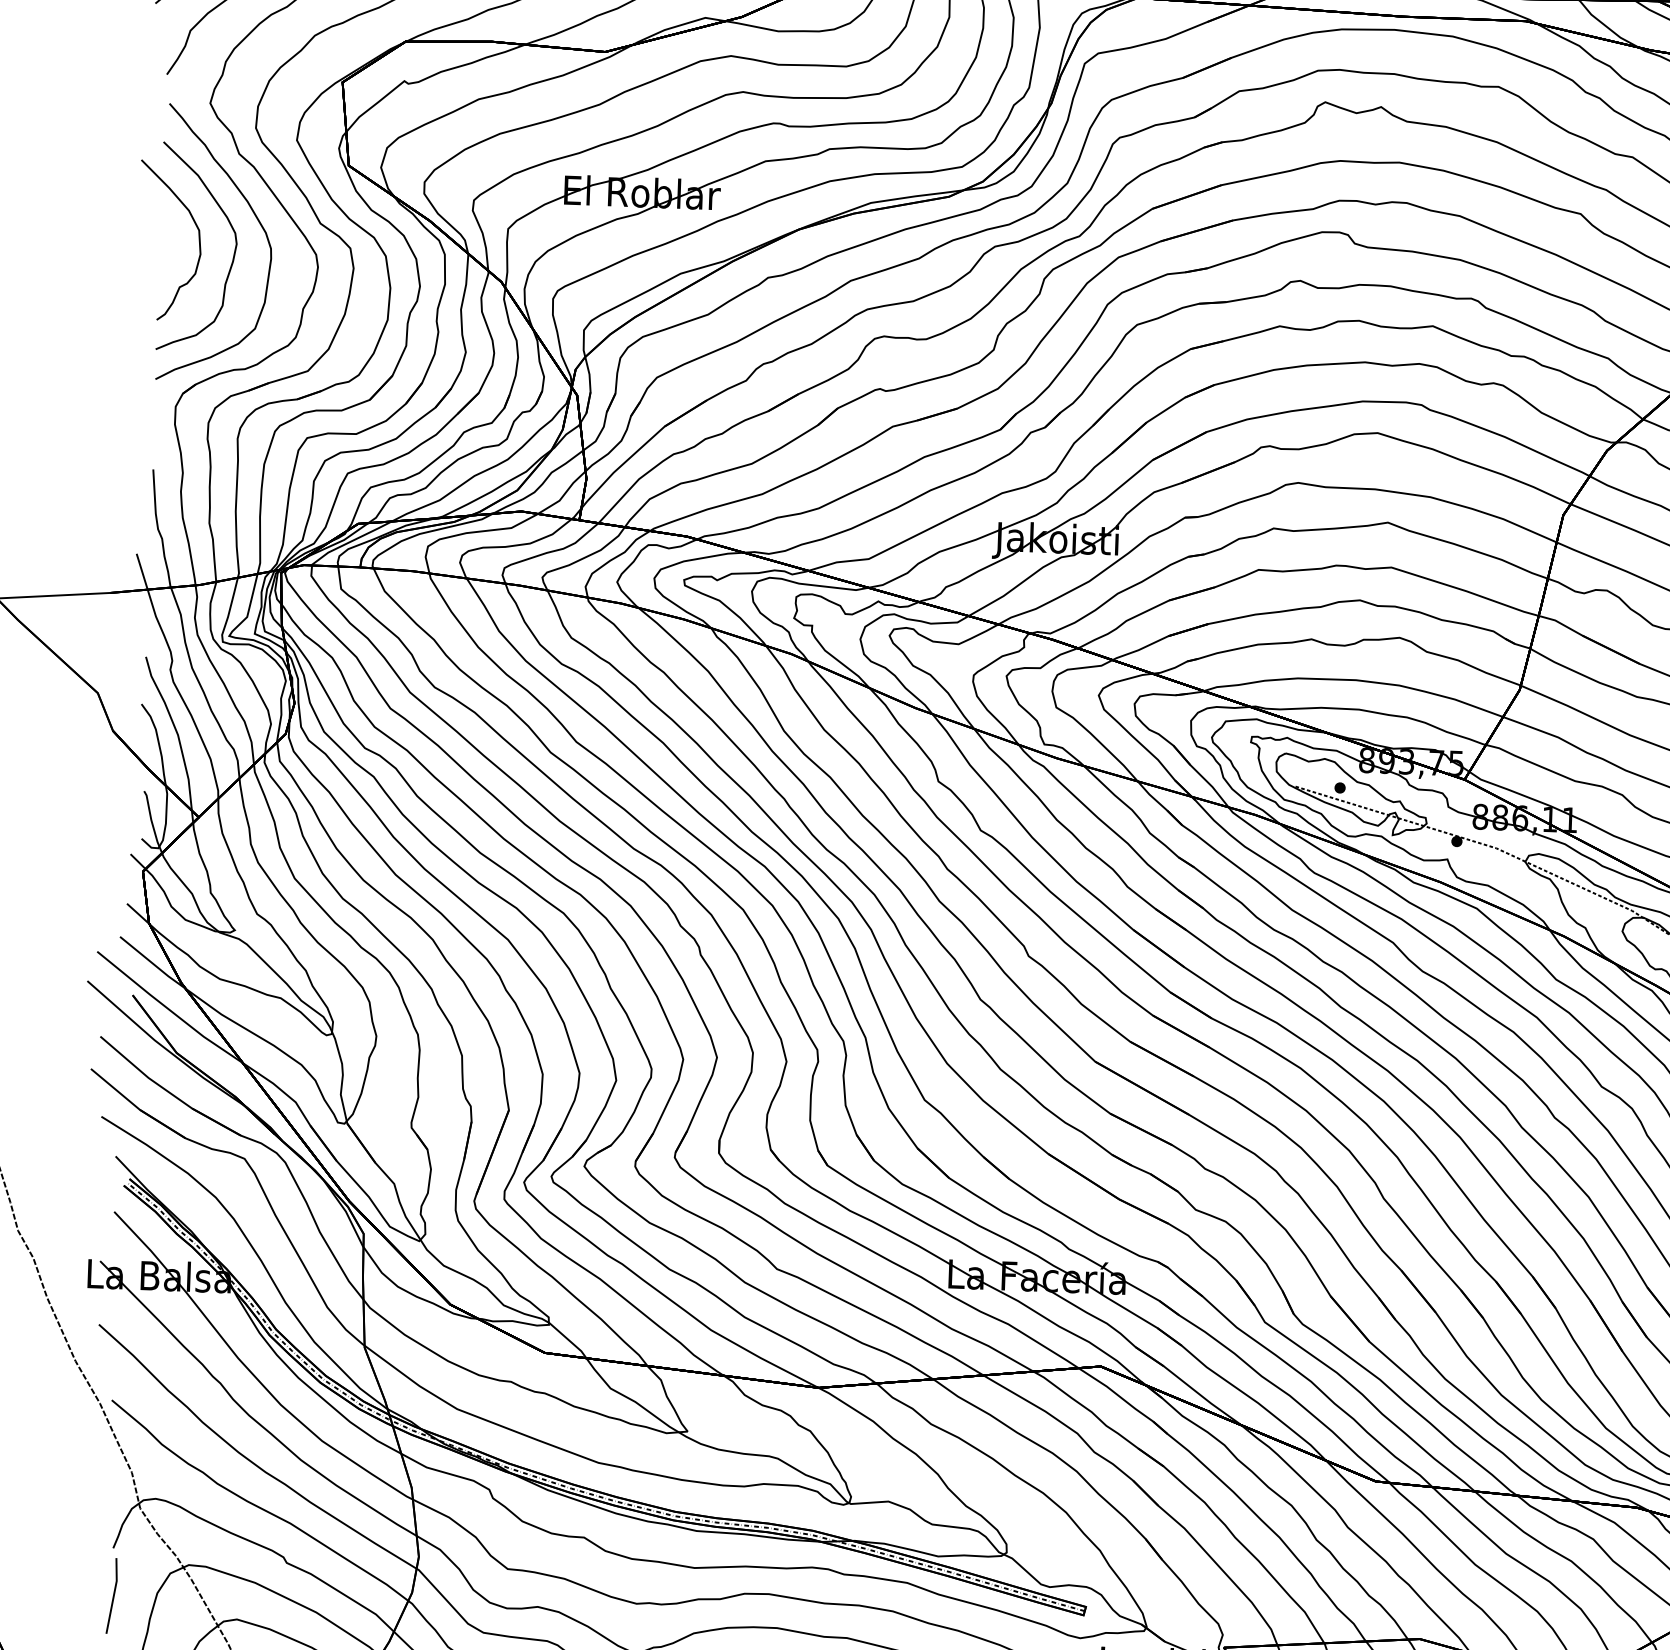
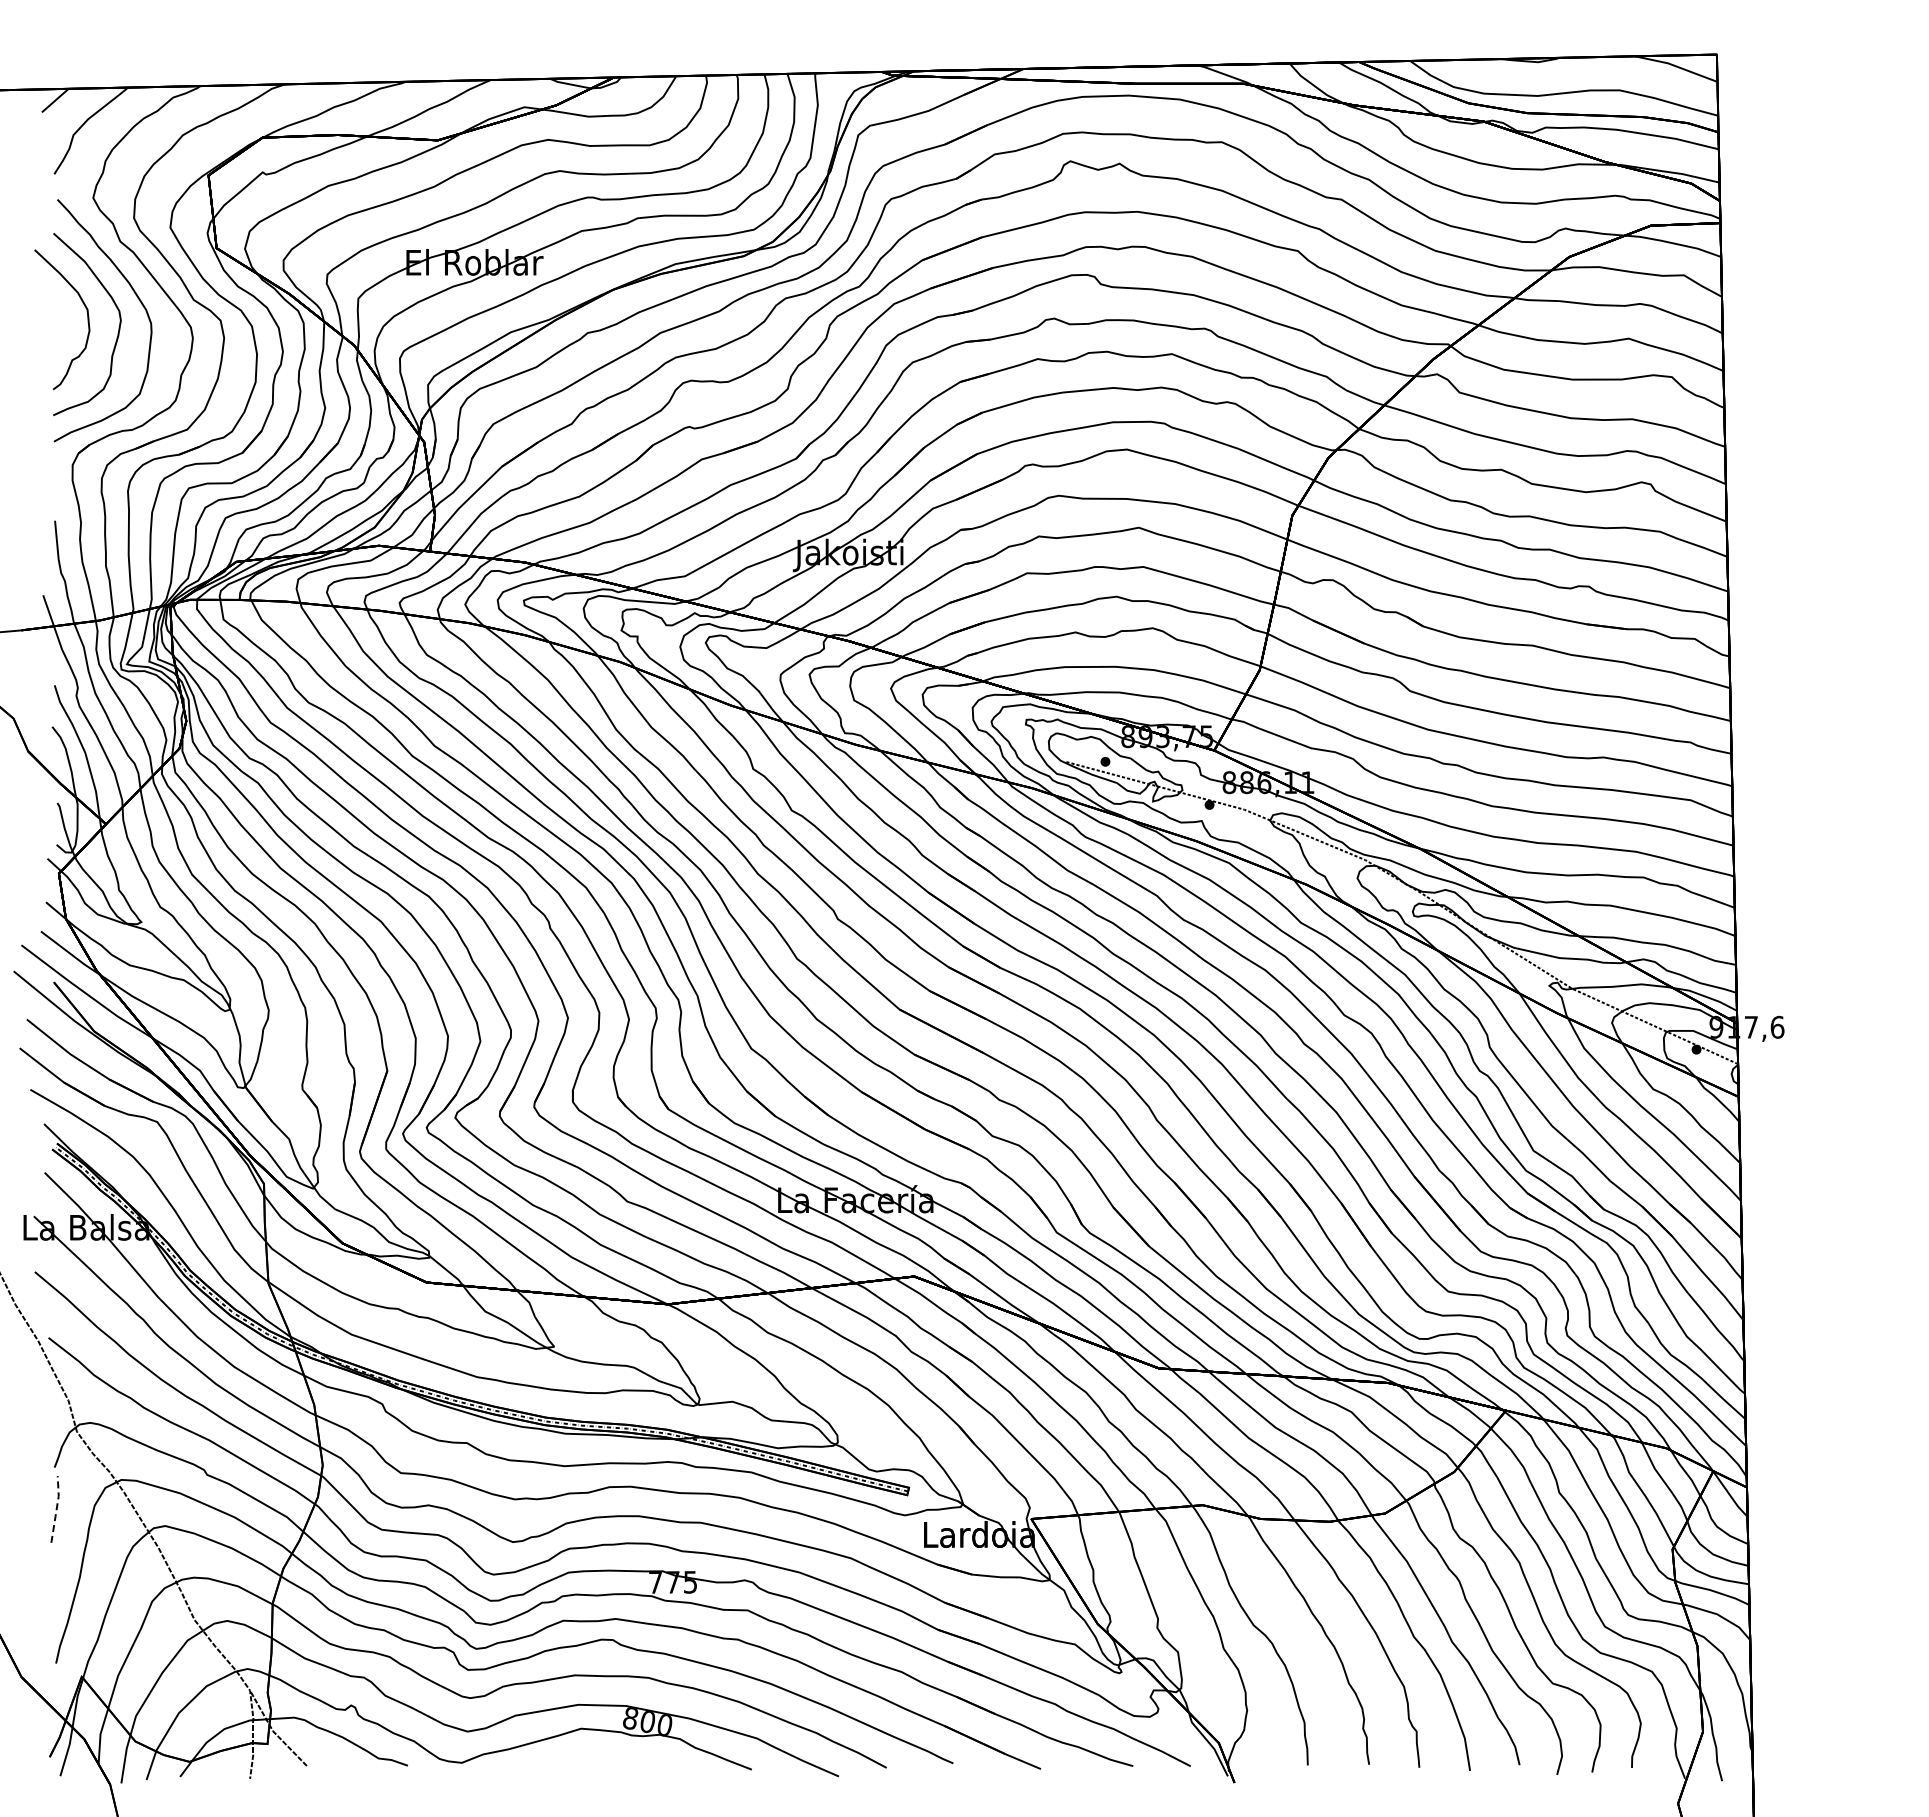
line: (113, 1594) -> (56, 1508), solid -> dashed

